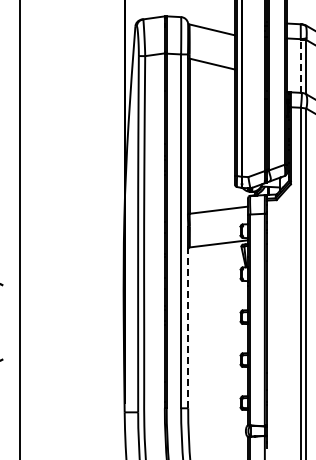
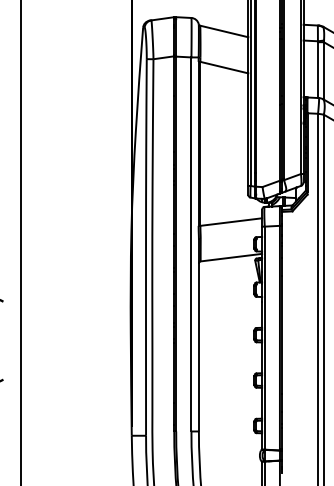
line: (300, 65) -> (317, 69), dashed -> solid
line: (188, 328) -> (199, 347), dashed -> solid

